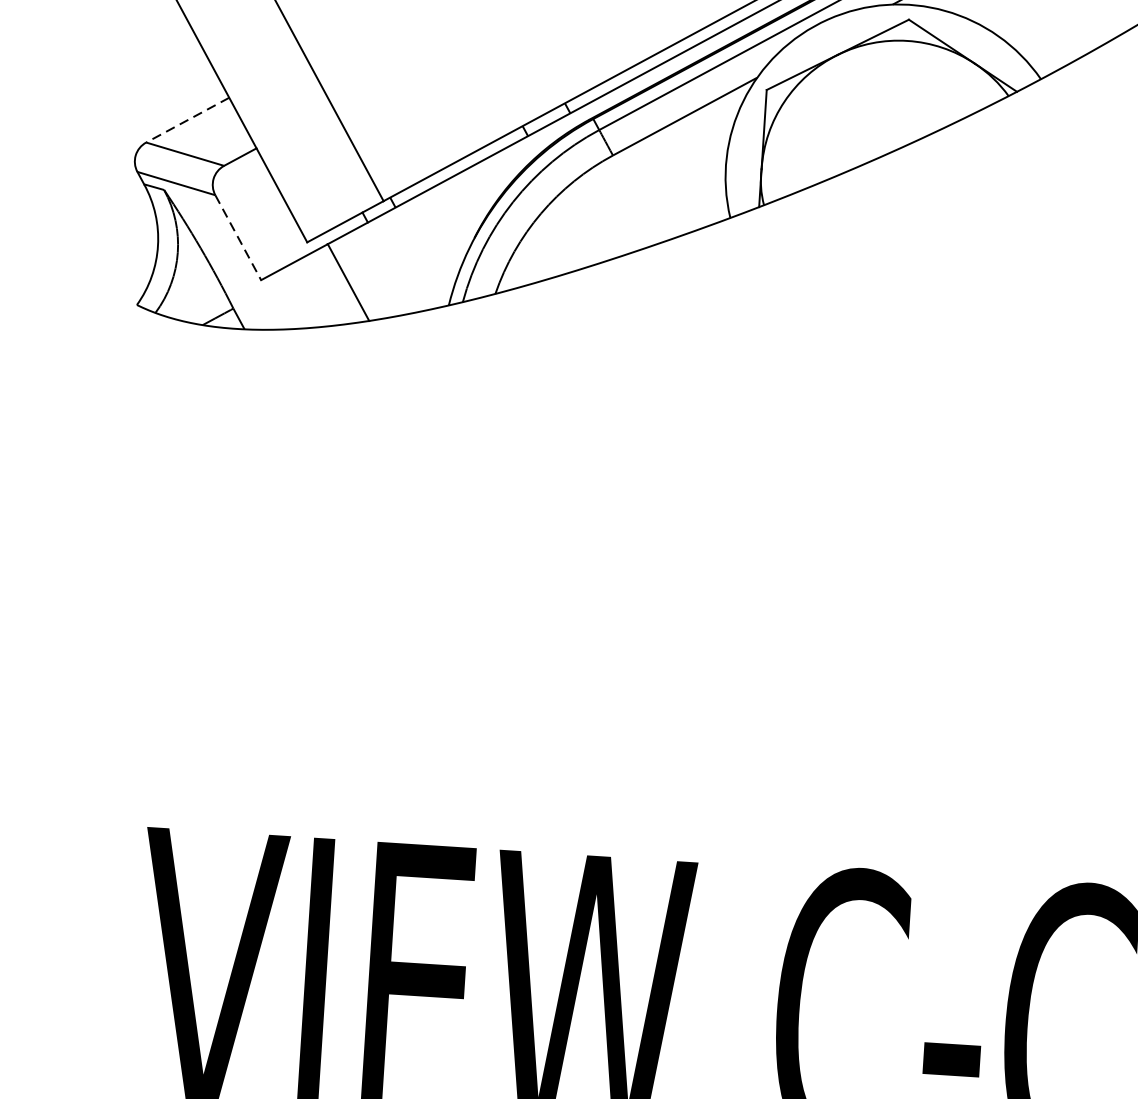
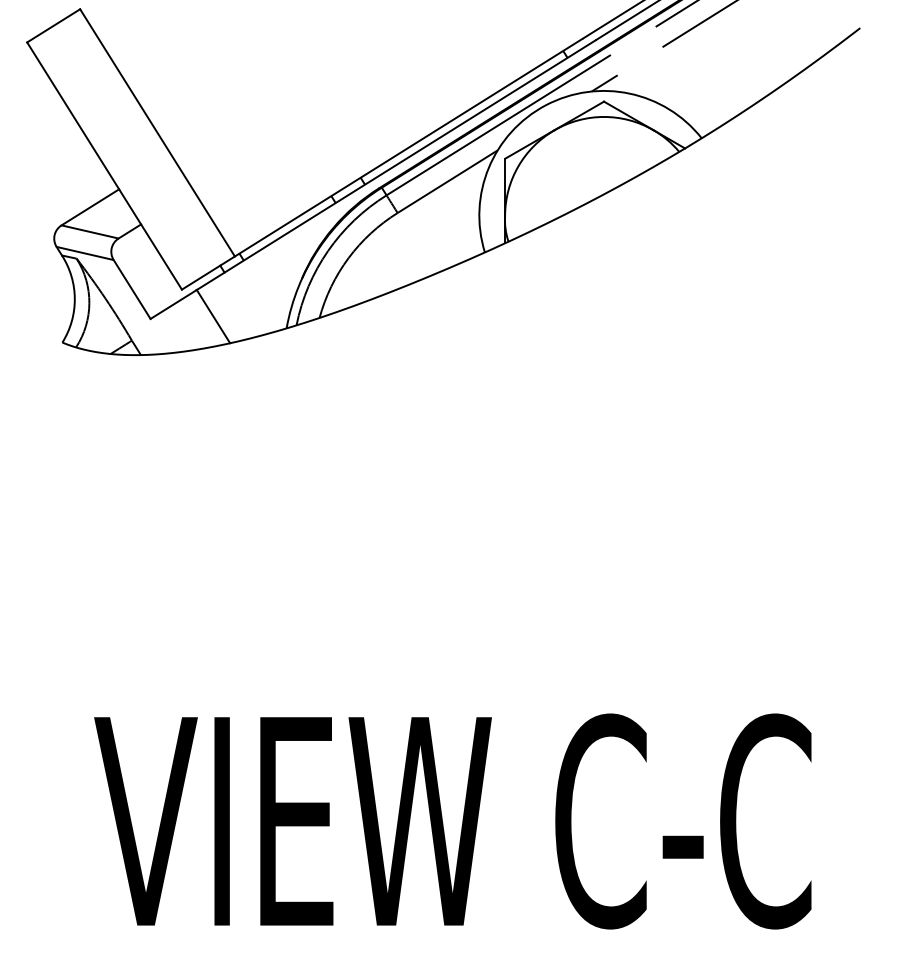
line: (187, 120) -> (90, 207), dashed -> solid
line: (238, 237) -> (132, 289), dashed -> solid

